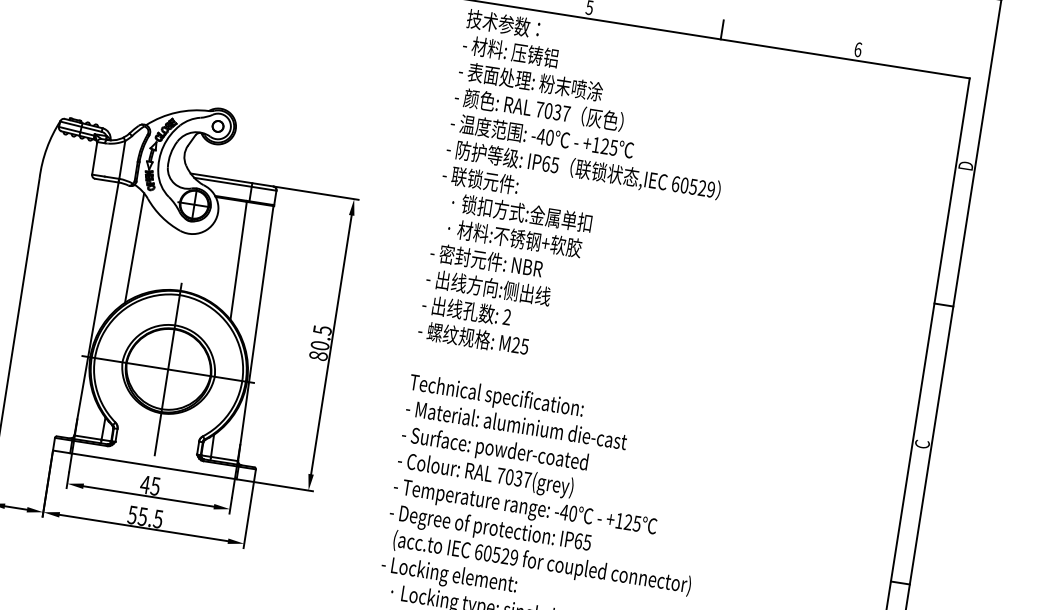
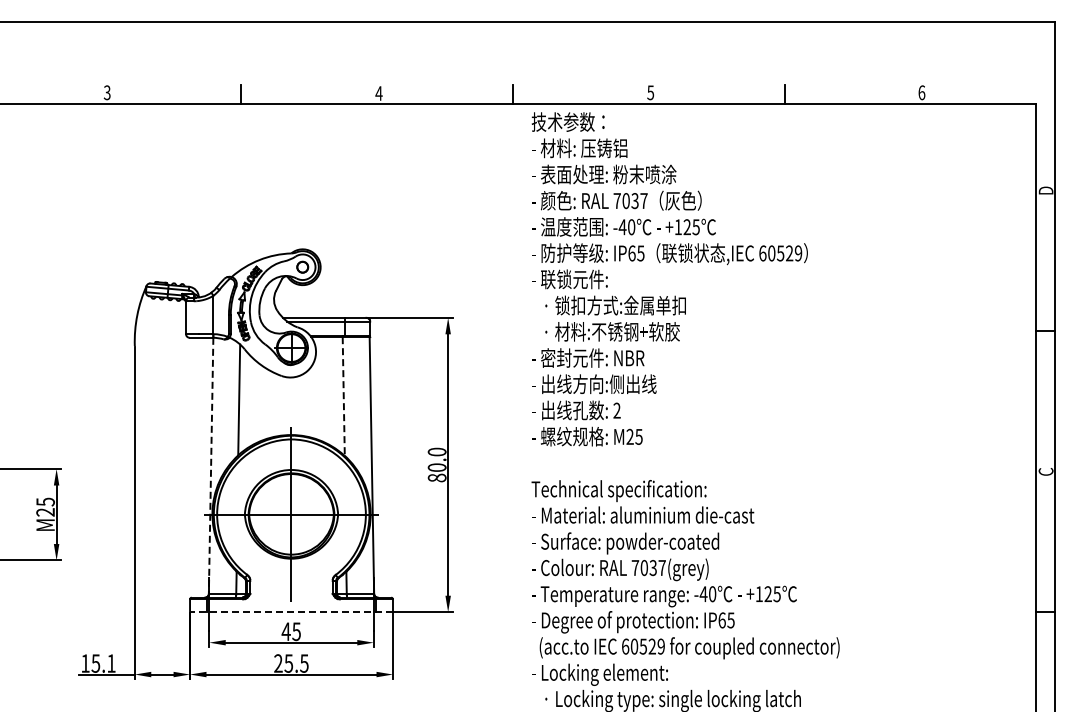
line: (238, 260) -> (343, 396), solid -> dashed
line: (96, 309) -> (211, 466), solid -> dashed
text: (321, 329) -> (436, 451), 80.5 -> 80.0
line: (153, 466) -> (291, 612), solid -> dashed
text: (132, 515) -> (278, 663), 55.5 -> 25.5

